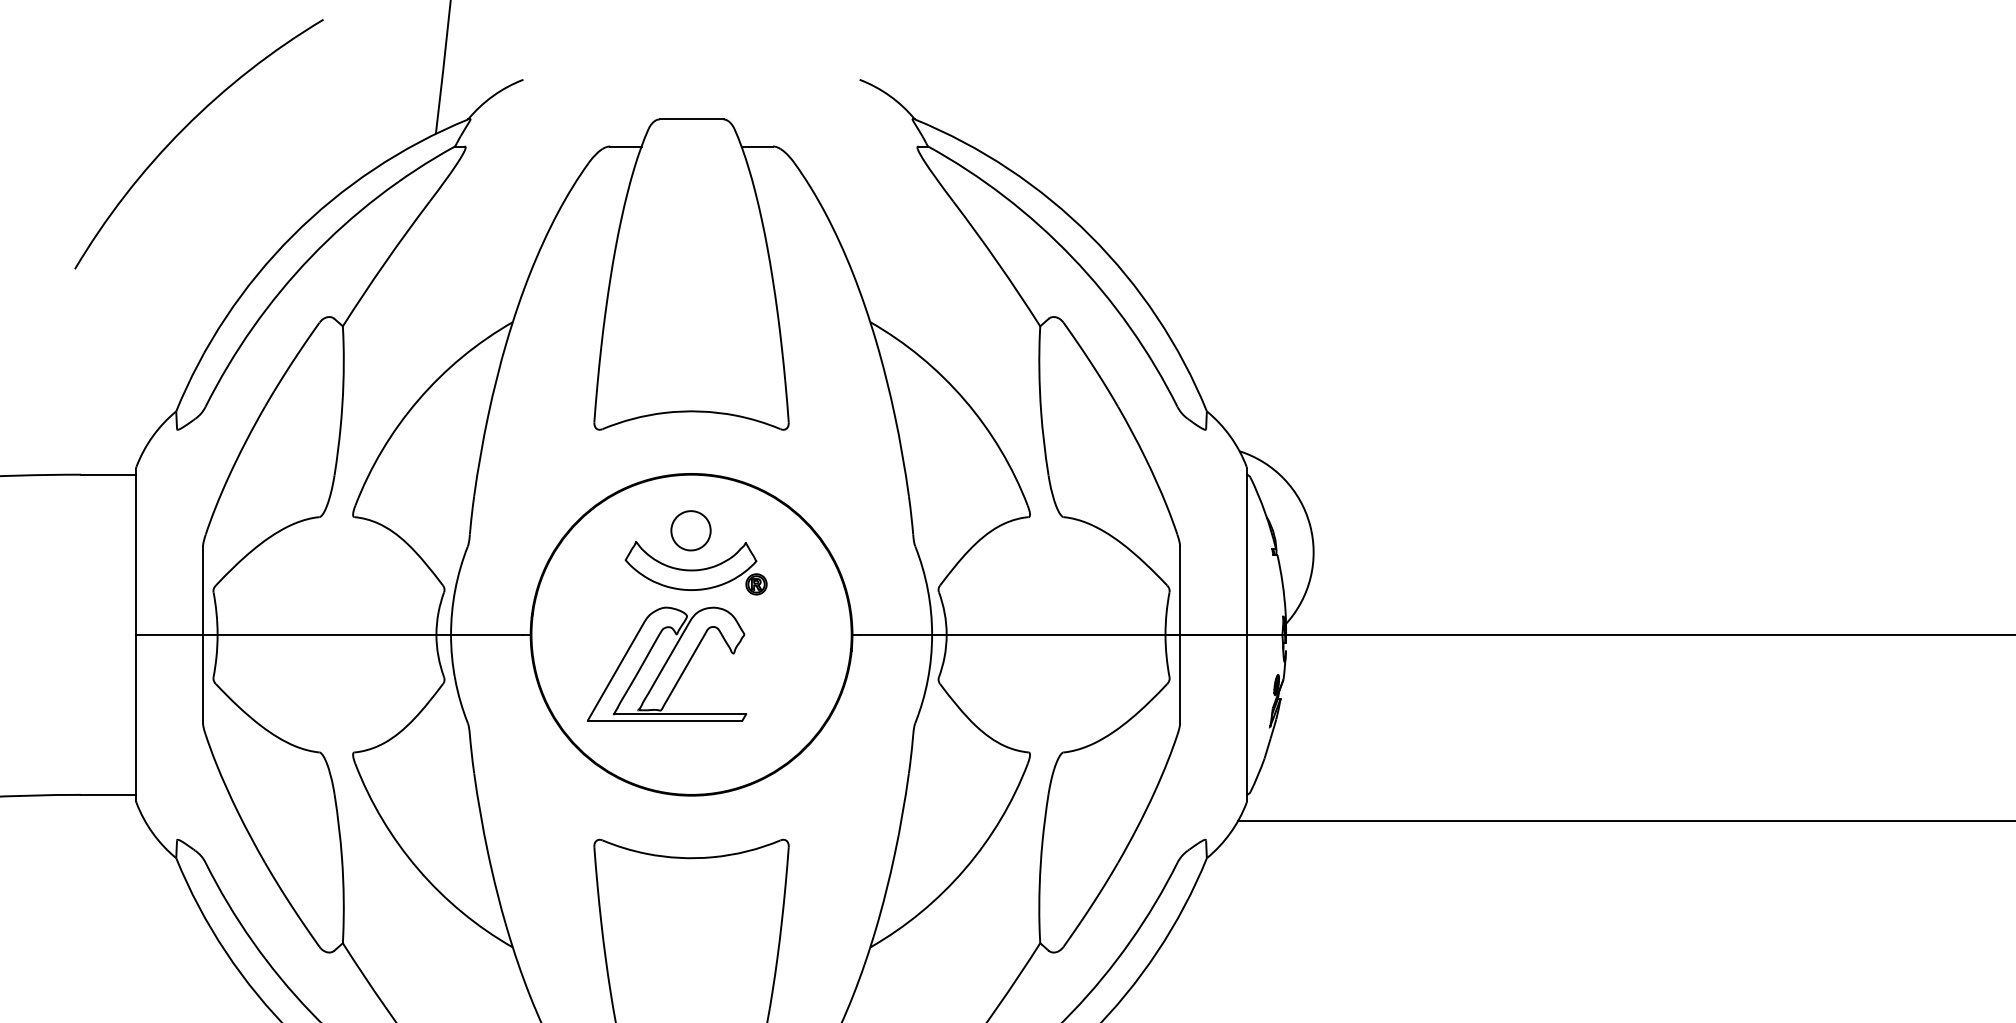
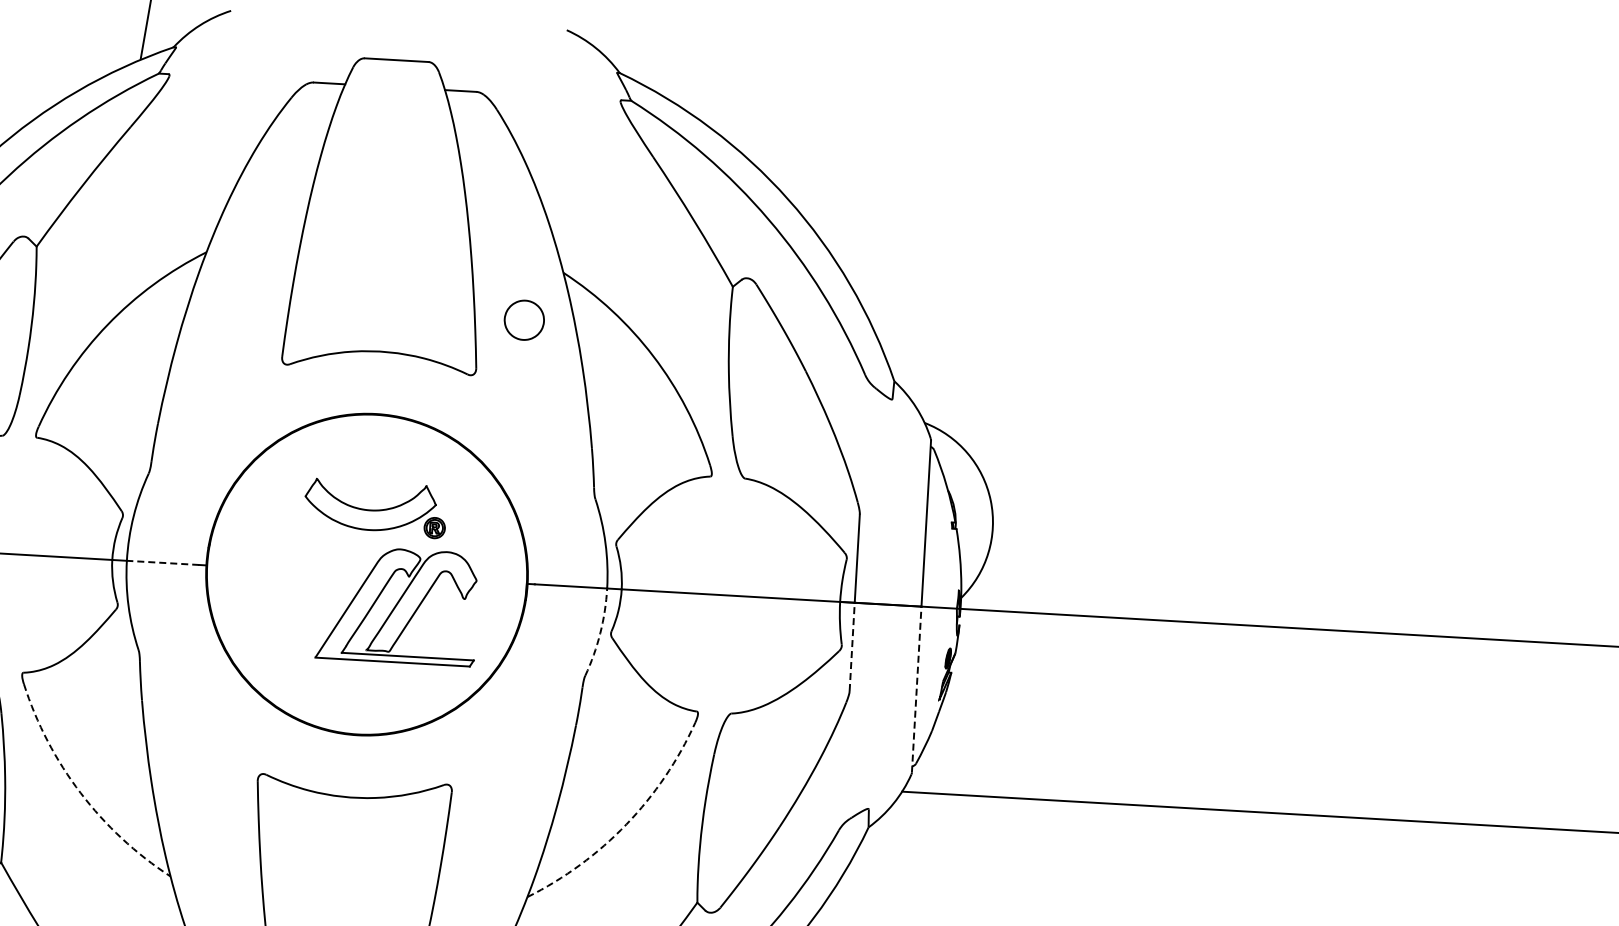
part: (690, 530) -> (523, 319), moved
line: (486, 634) -> (162, 562), solid -> dashed
part: (667, 663) -> (398, 605), moved
line: (1180, 678) -> (852, 646), solid -> dashed
arc: (927, 679) -> (599, 632), solid -> dashed
line: (1246, 717) -> (916, 689), solid -> dashed
arc: (418, 869) -> (80, 793), solid -> dashed
arc: (964, 869) -> (625, 824), solid -> dashed

